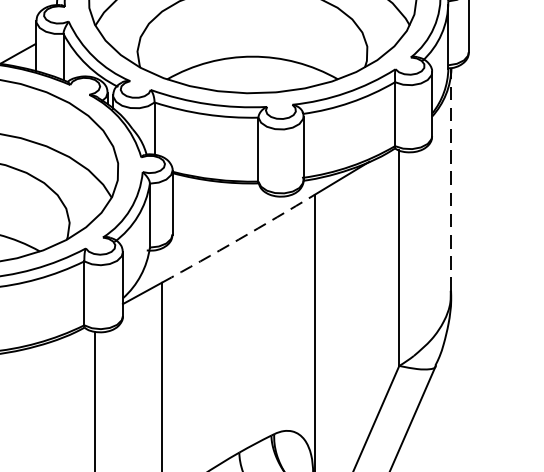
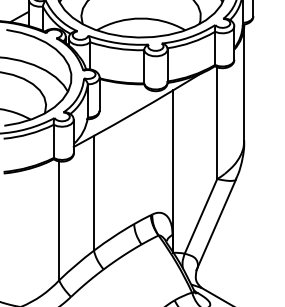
line: (451, 179) -> (244, 82), dashed -> solid
arc: (239, 239) -> (134, 113), dashed -> solid

